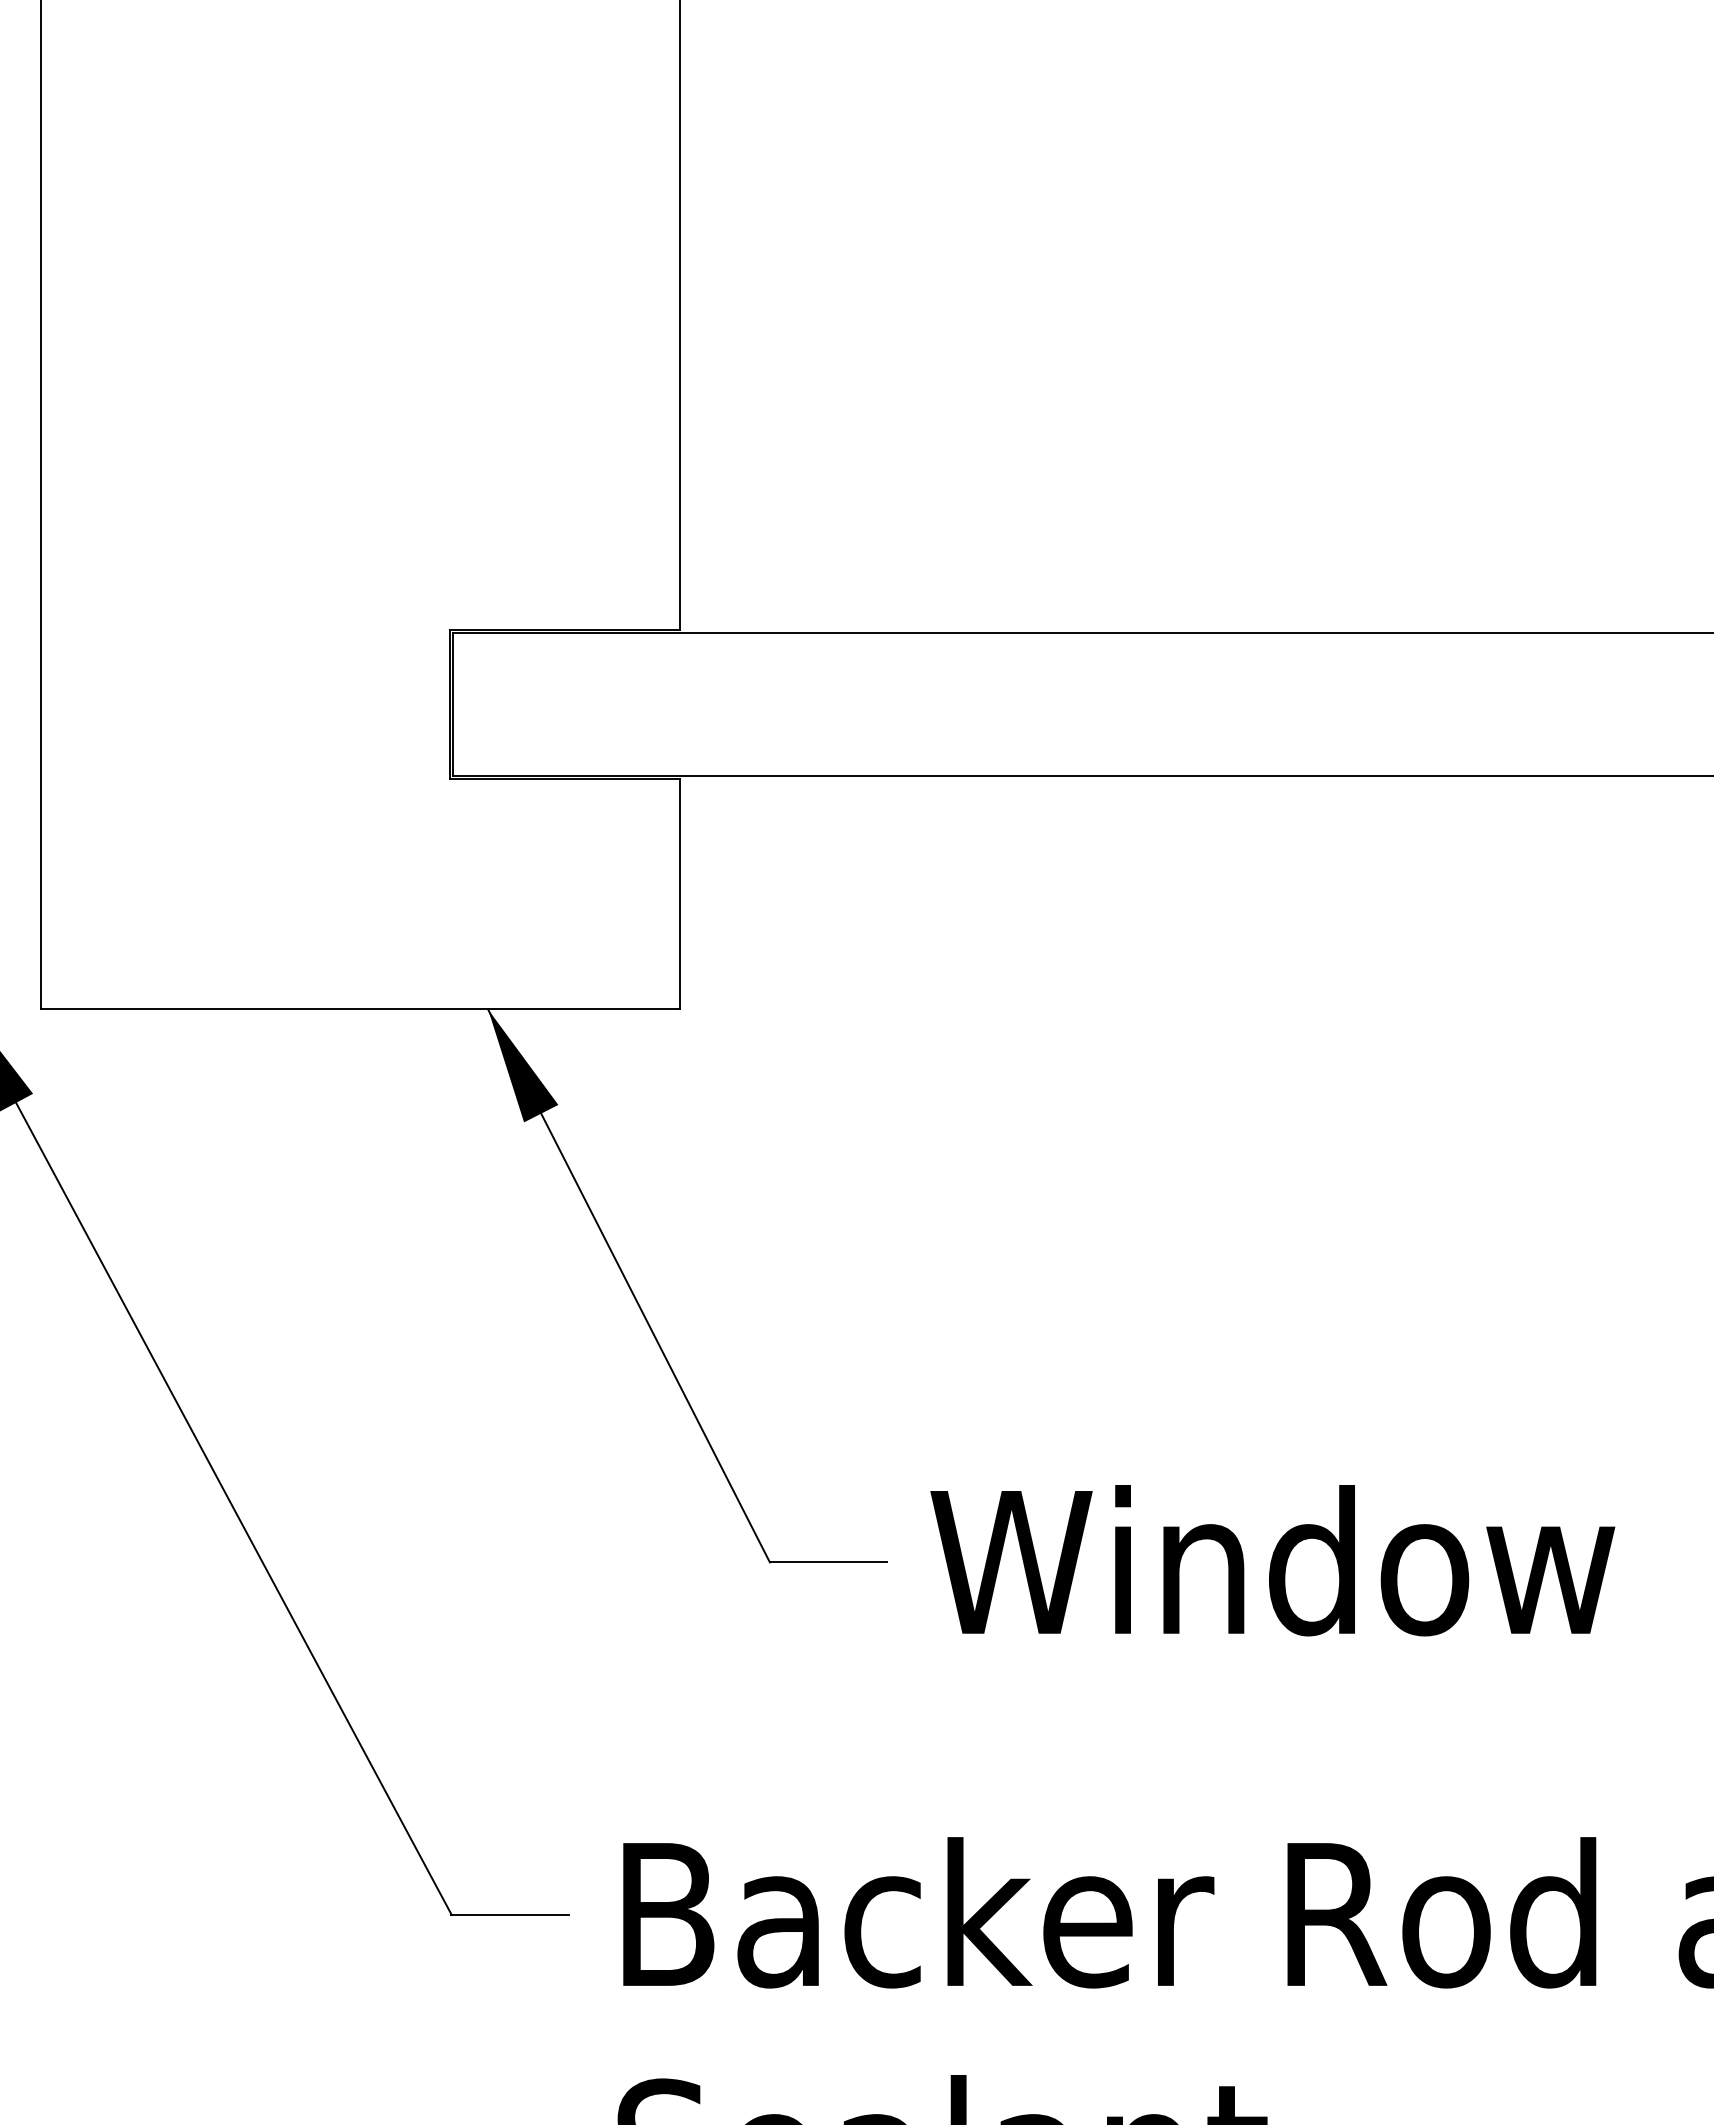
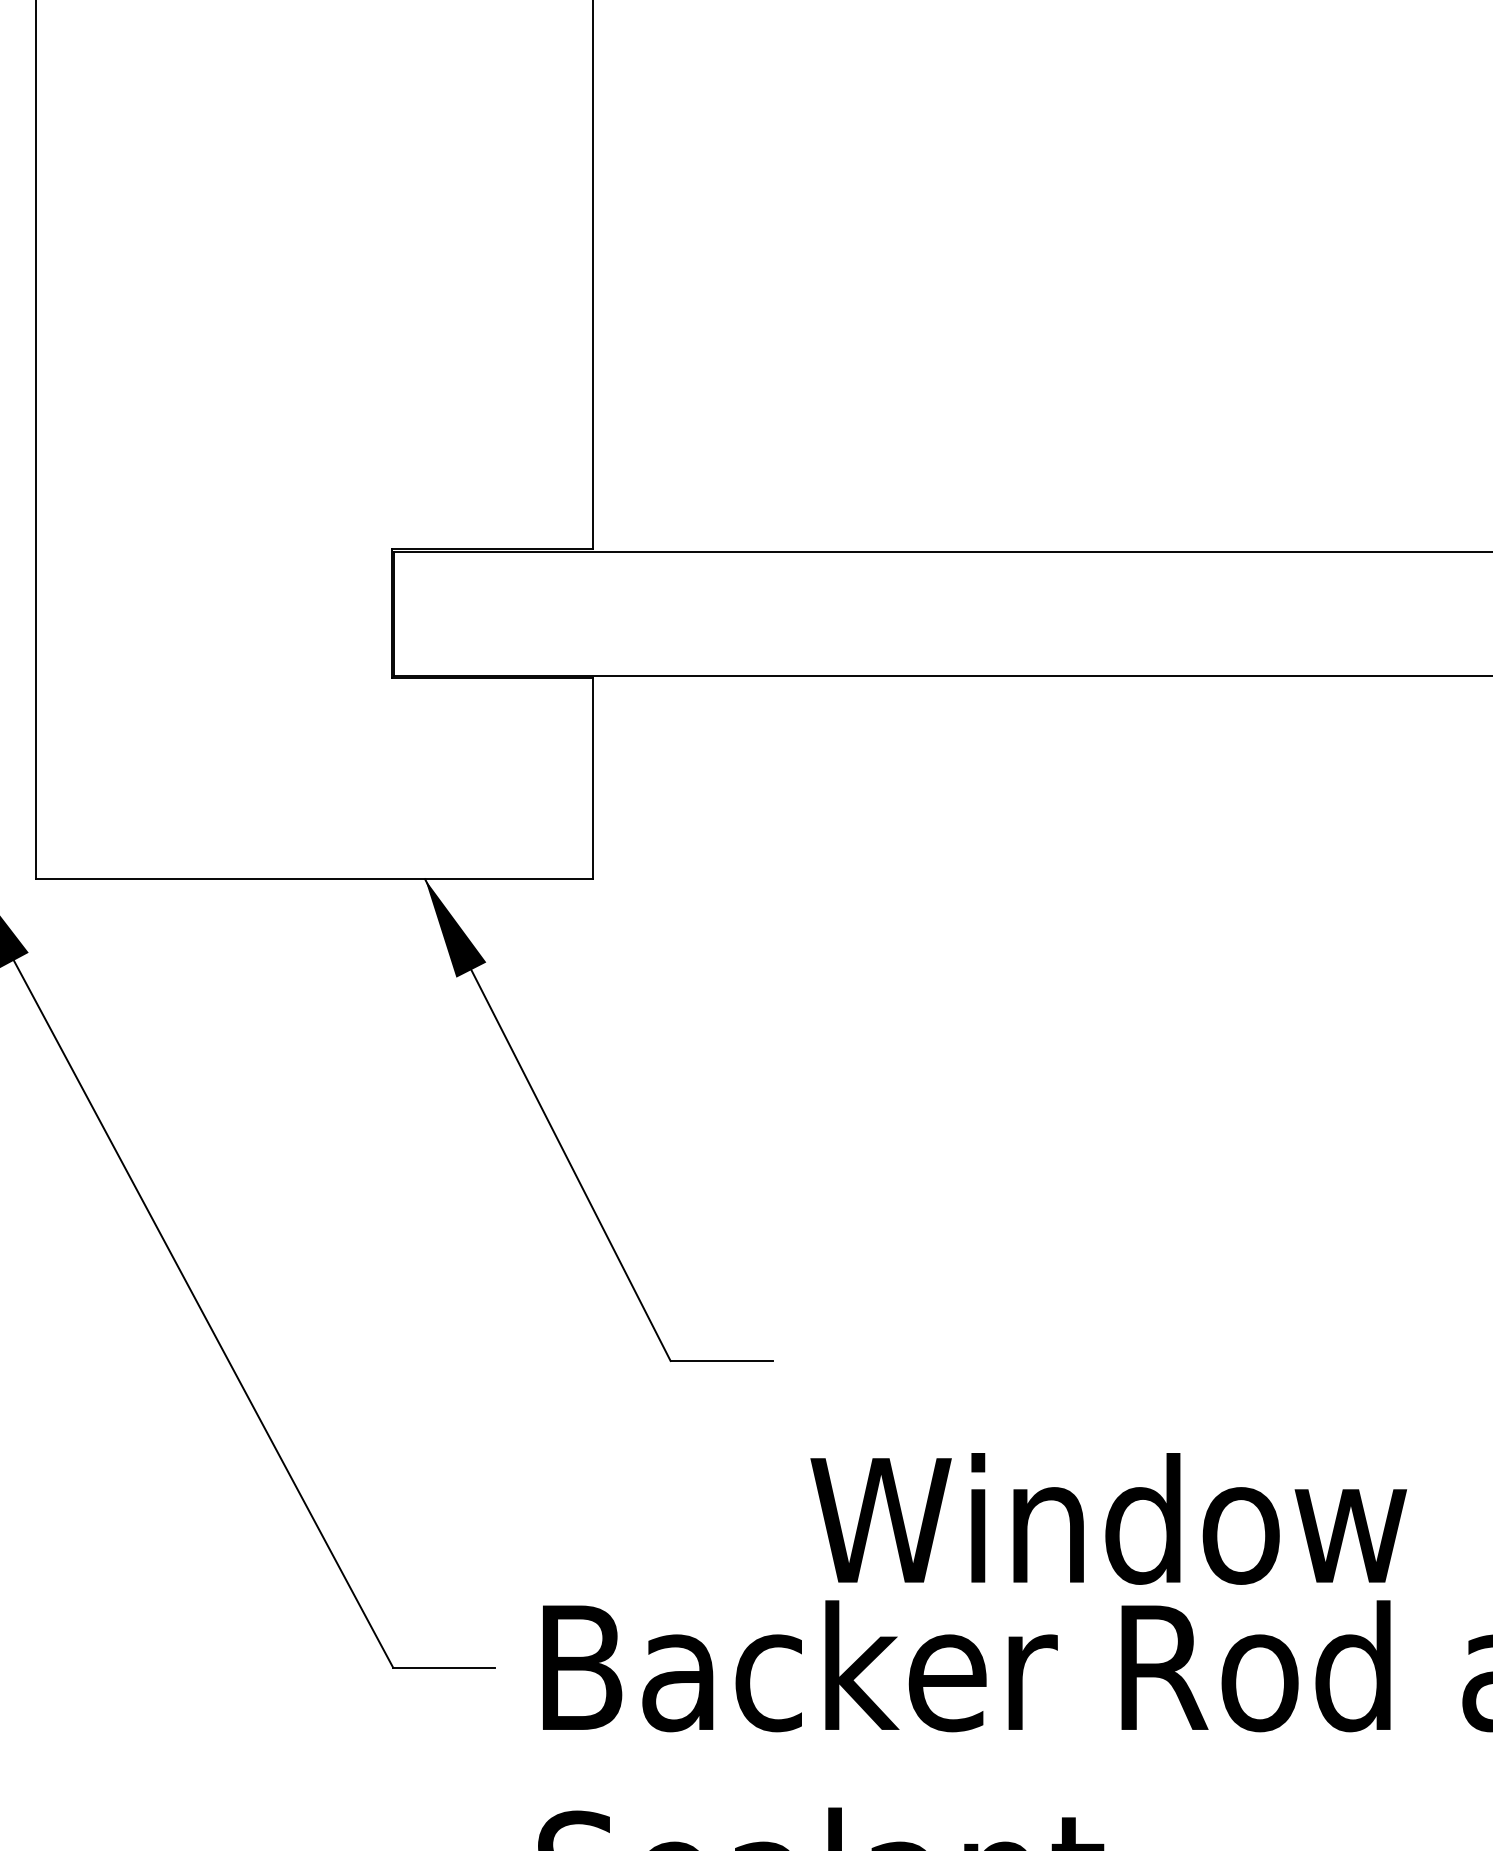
text: (1272, 1560) -> (1108, 1518), moved

